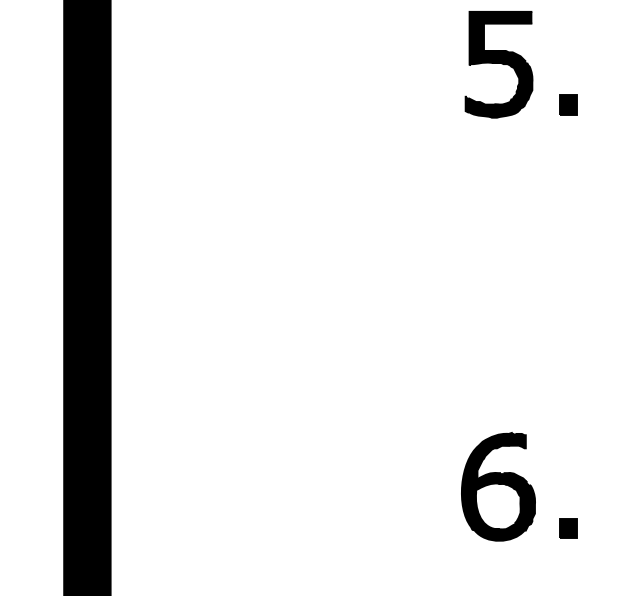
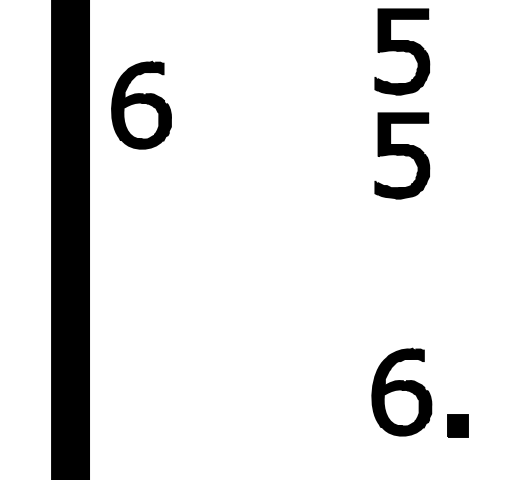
part: (568, 104) -> (458, 84), removed
part: (175, 130) -> (141, 105), added
part: (498, 193) -> (401, 155), added
part: (568, 528) -> (458, 425), size x1.4

